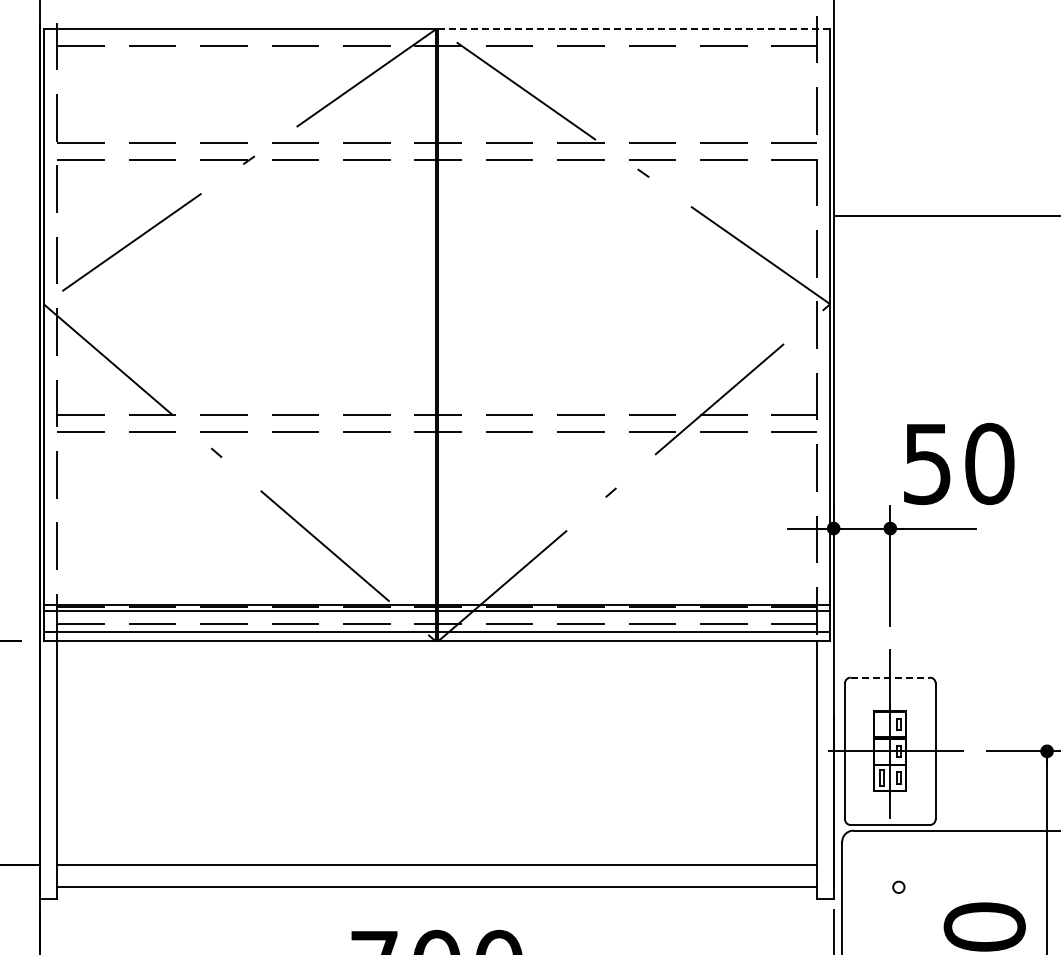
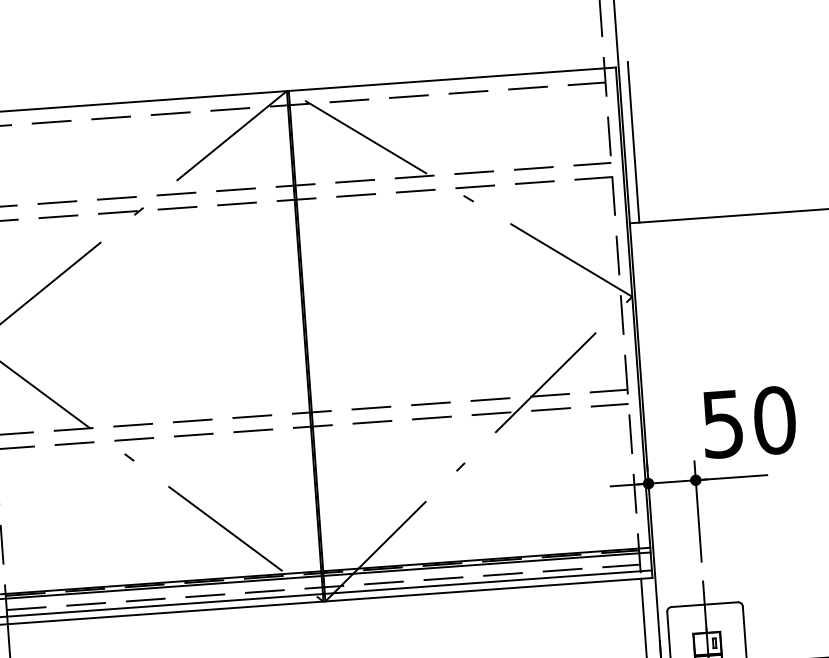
line: (634, 29) -> (452, 79), dashed -> solid
line: (845, 119) -> (633, 141), added
line: (890, 677) -> (704, 604), dashed -> solid

